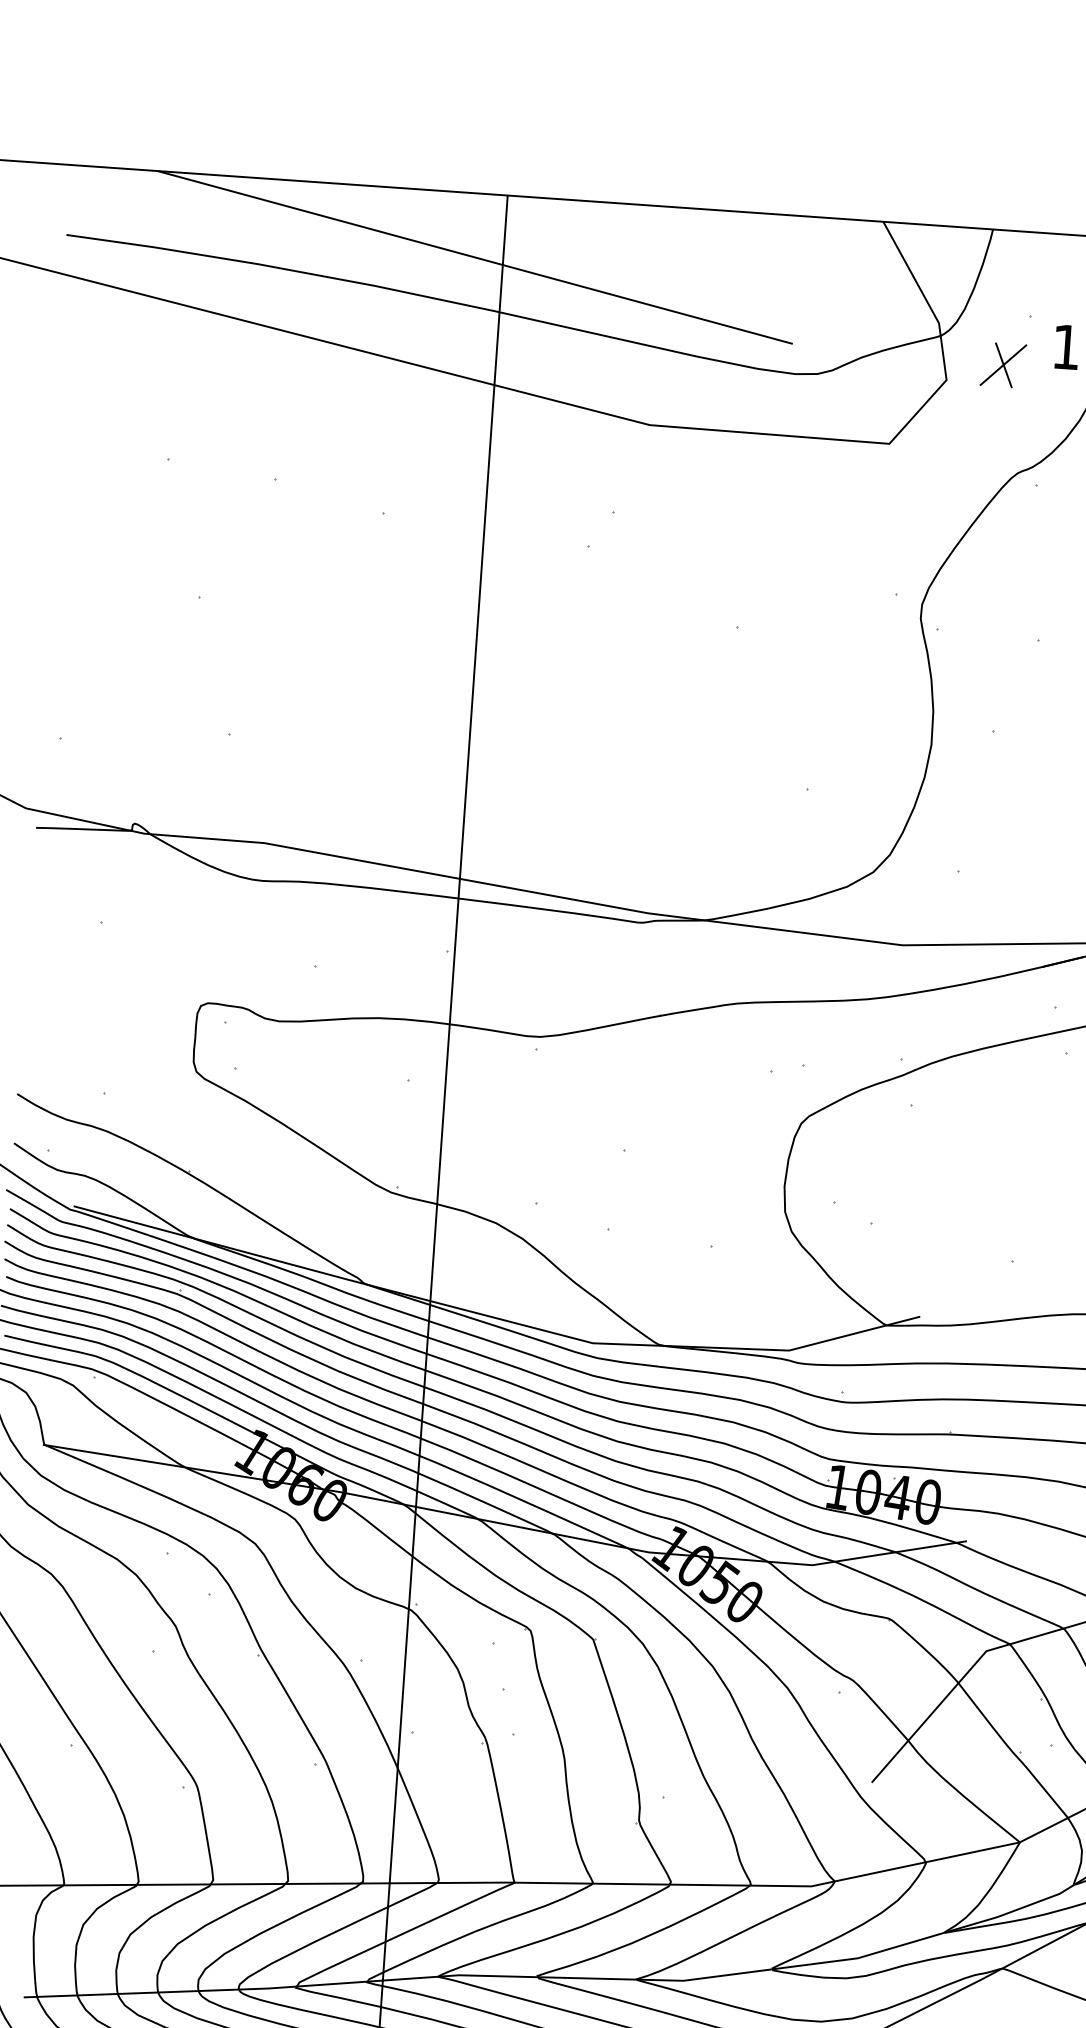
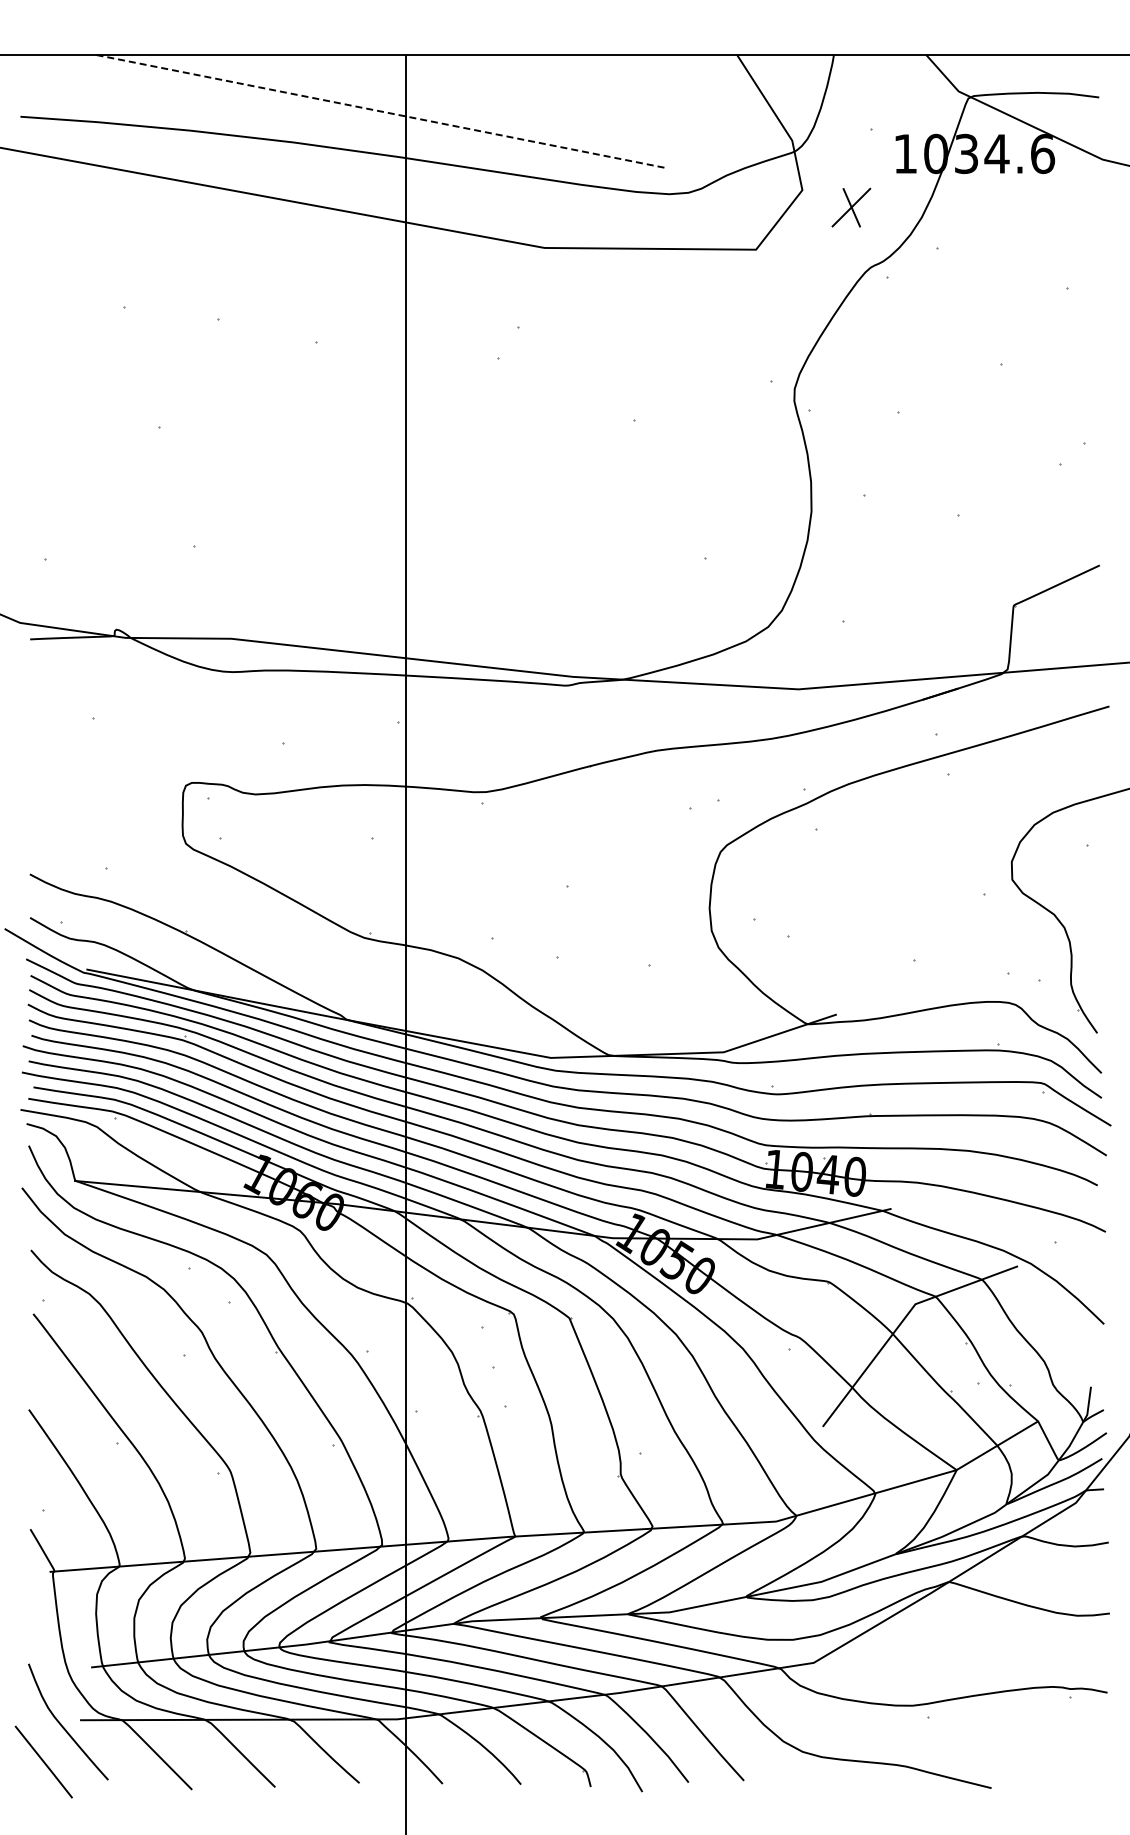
line: (474, 257) -> (380, 111), solid -> dashed
part: (1003, 365) -> (851, 207), moved

